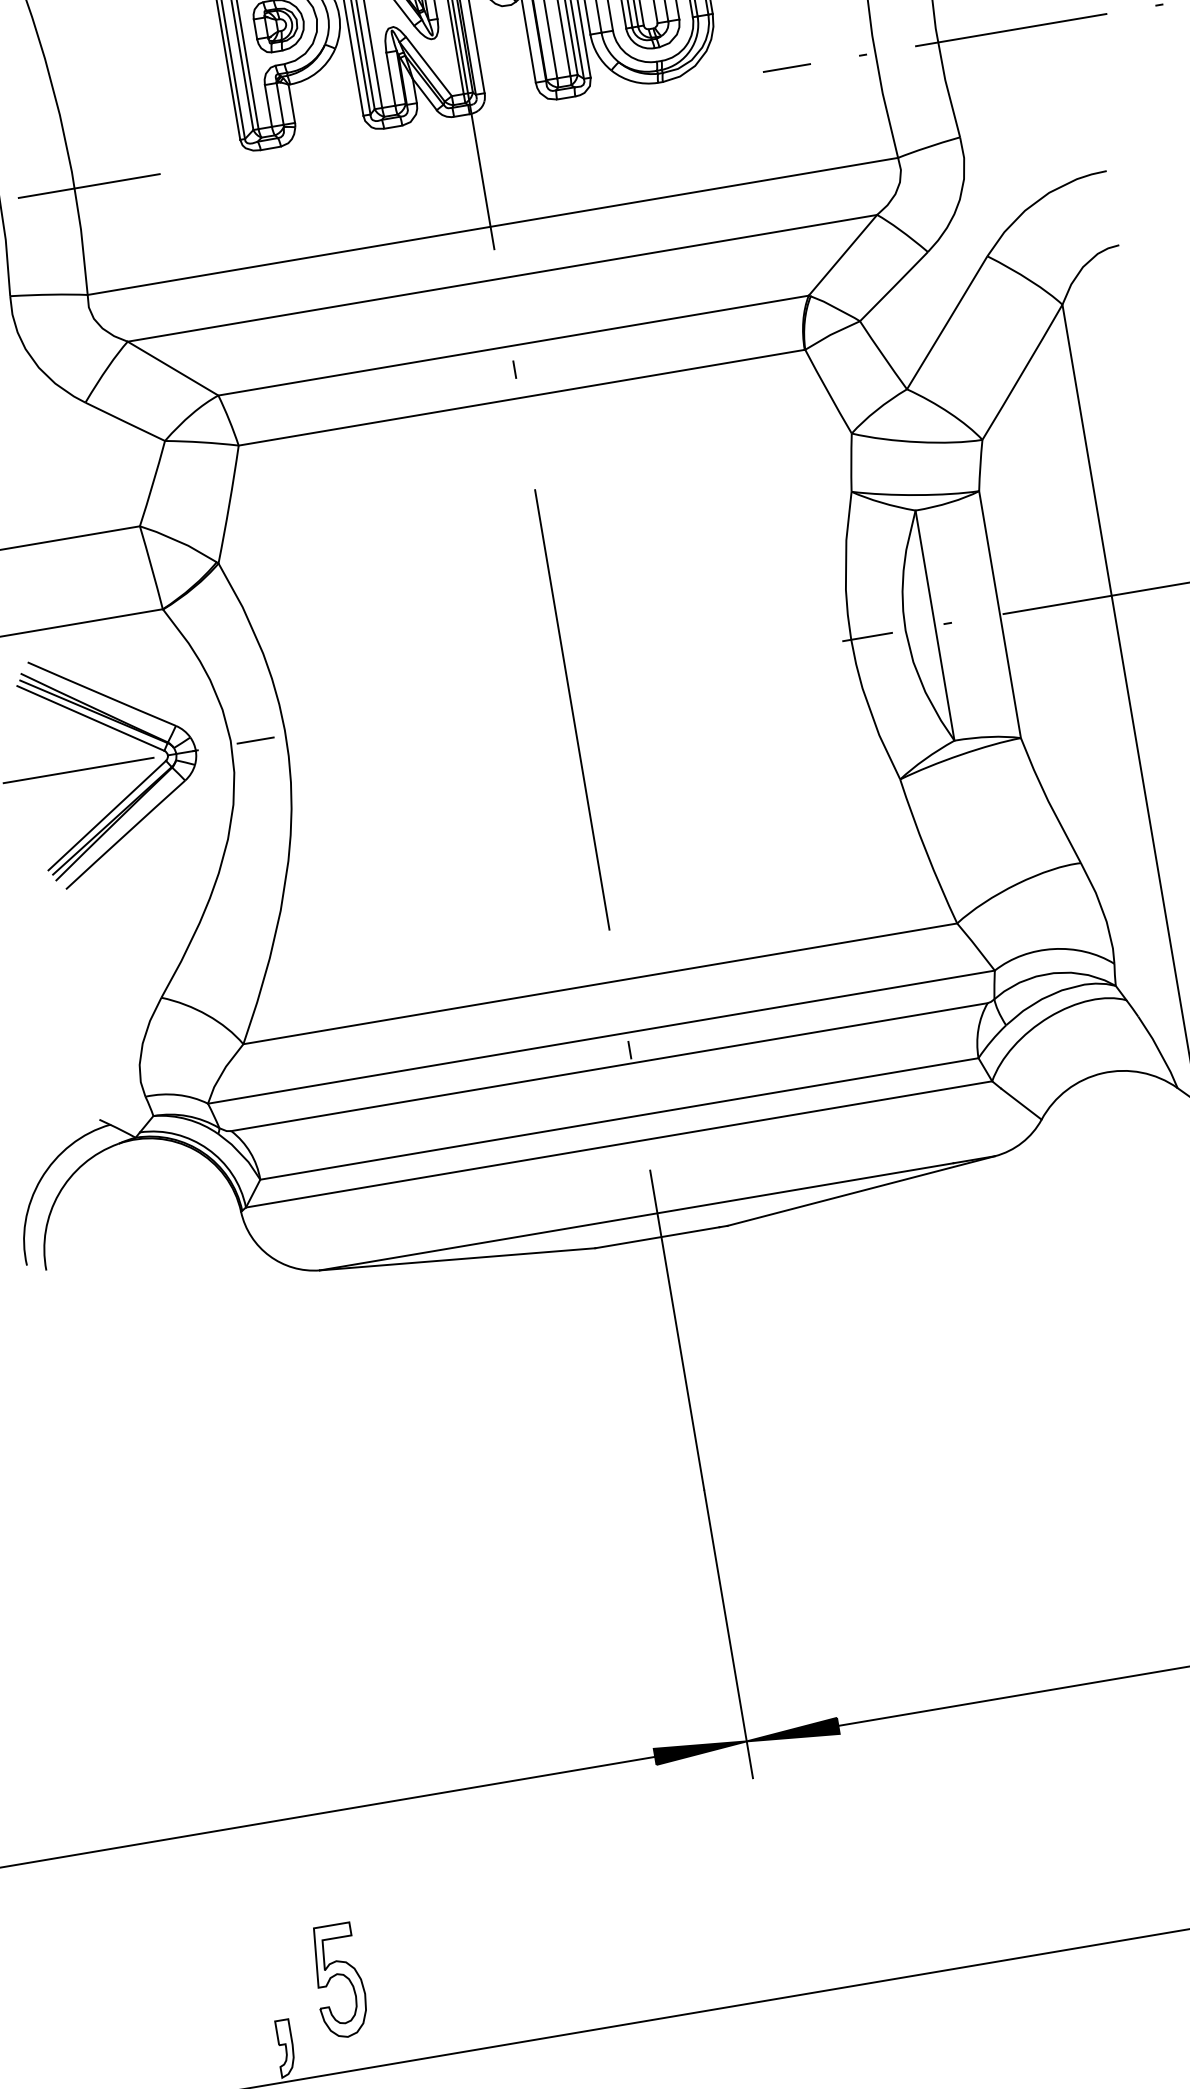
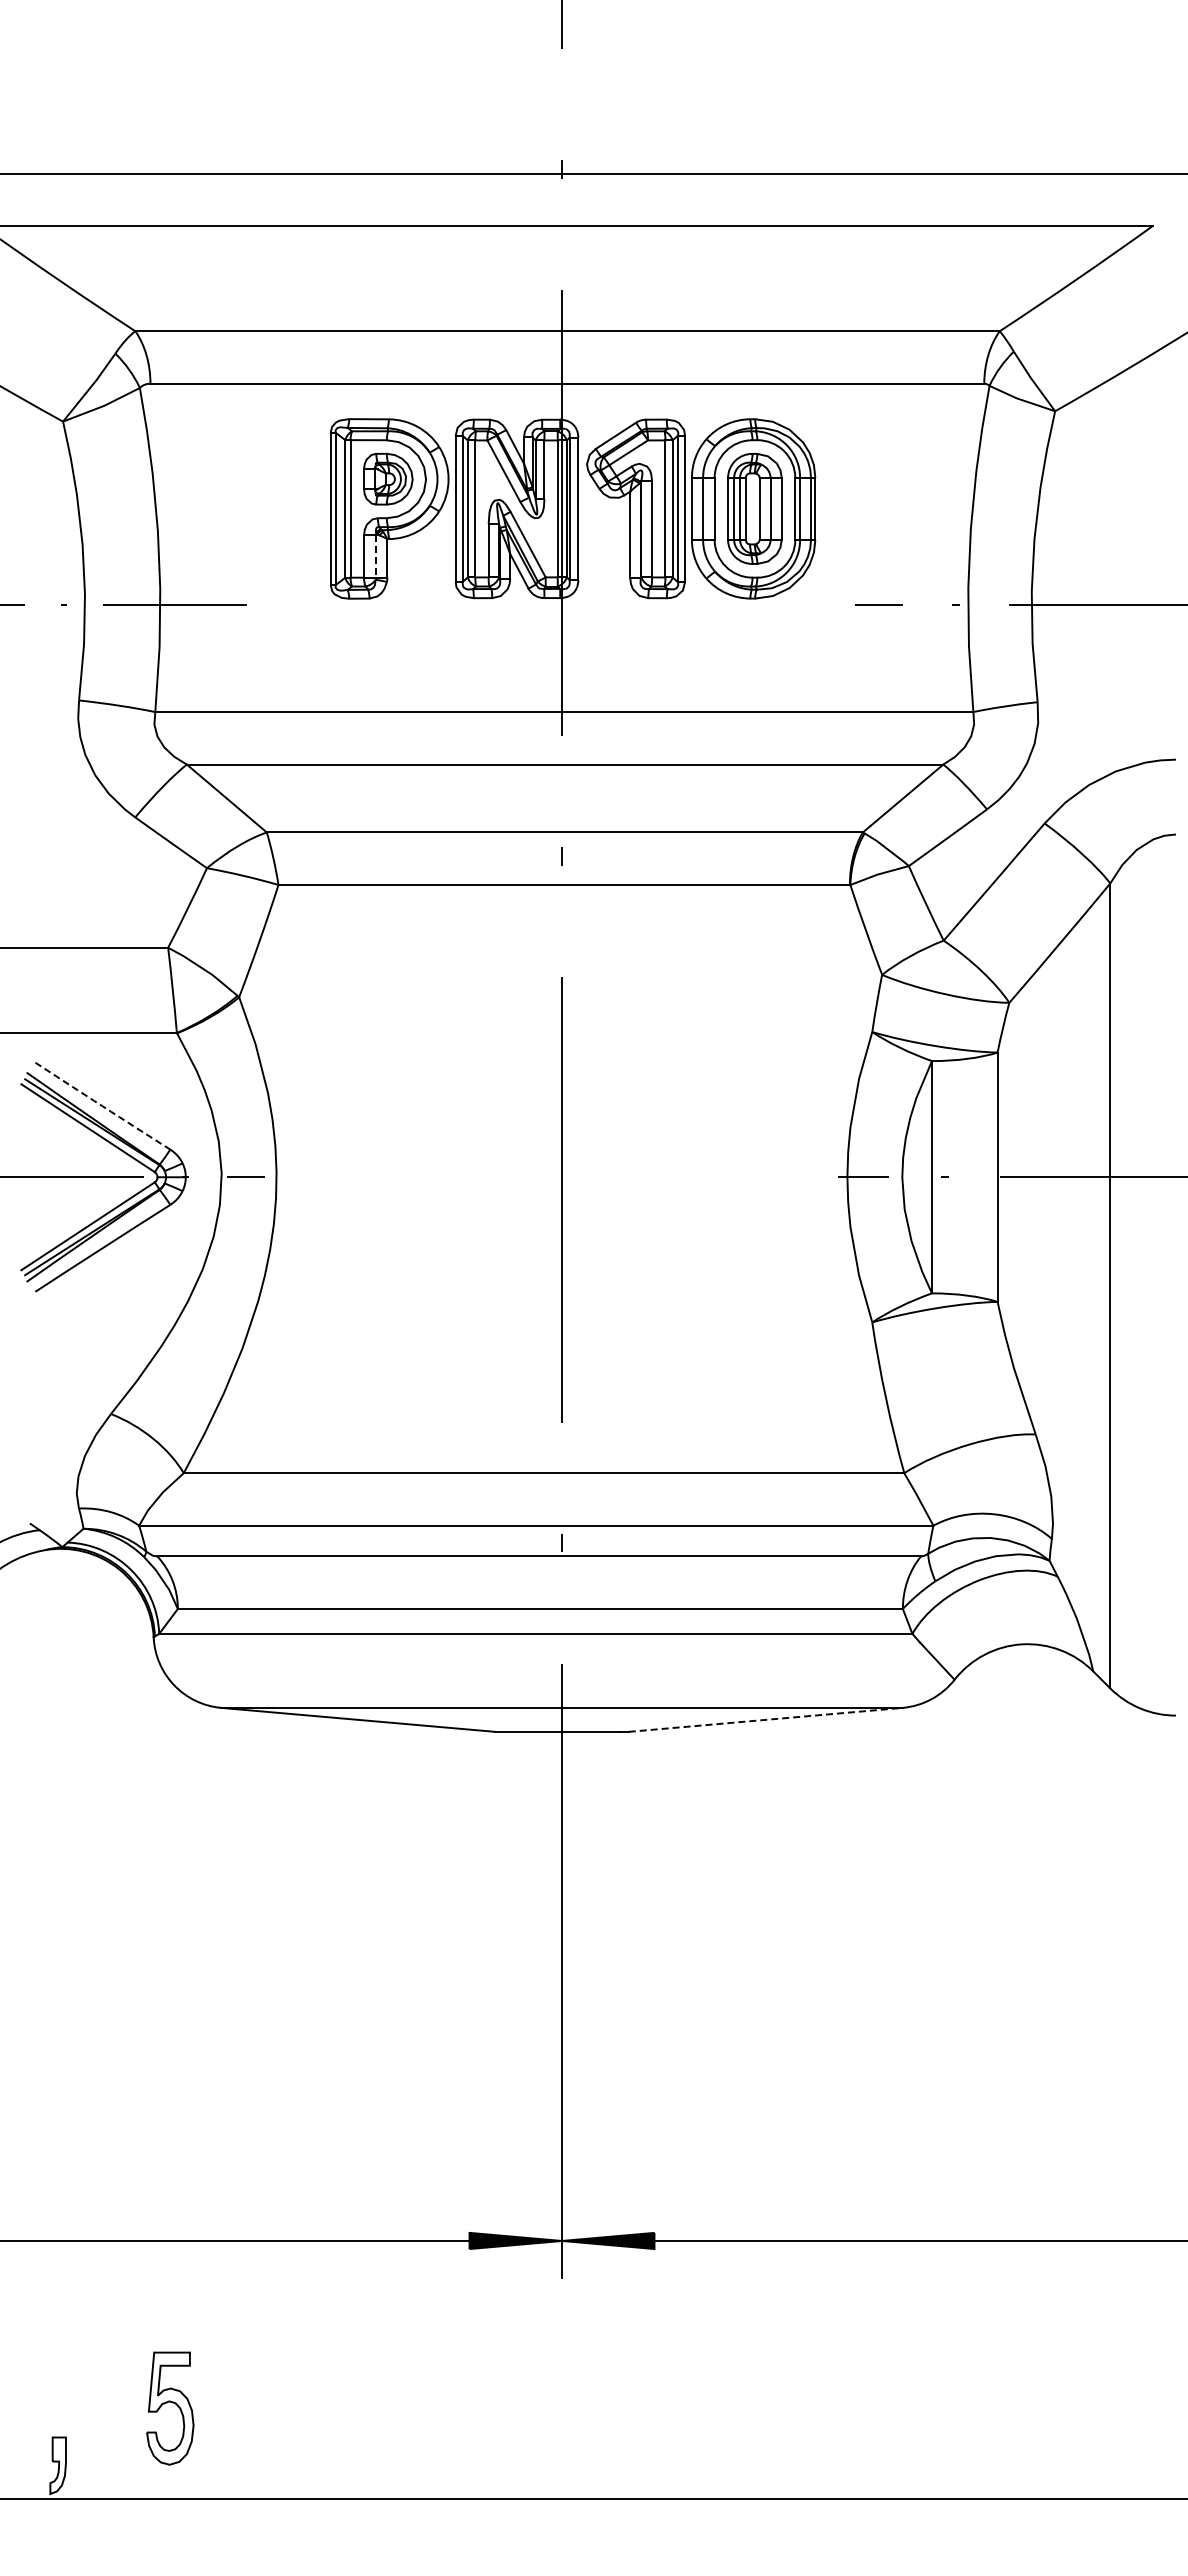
line: (279, 104) -> (375, 557), solid -> dashed
arc: (101, 694) -> (102, 1106), solid -> dashed
line: (861, 1190) -> (766, 1719), solid -> dashed
part: (339, 1980) -> (170, 2408), moved

